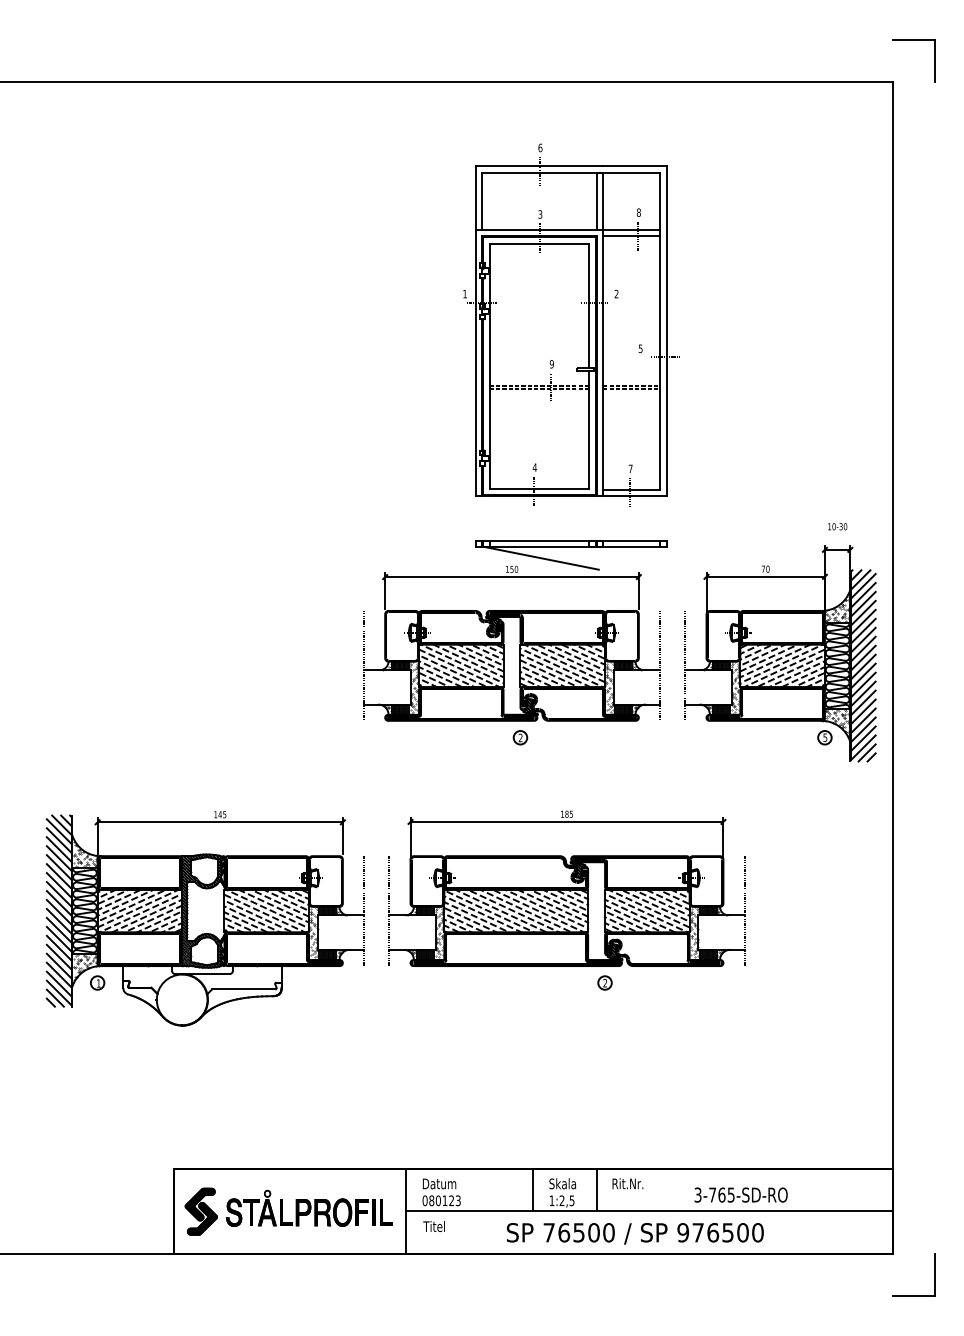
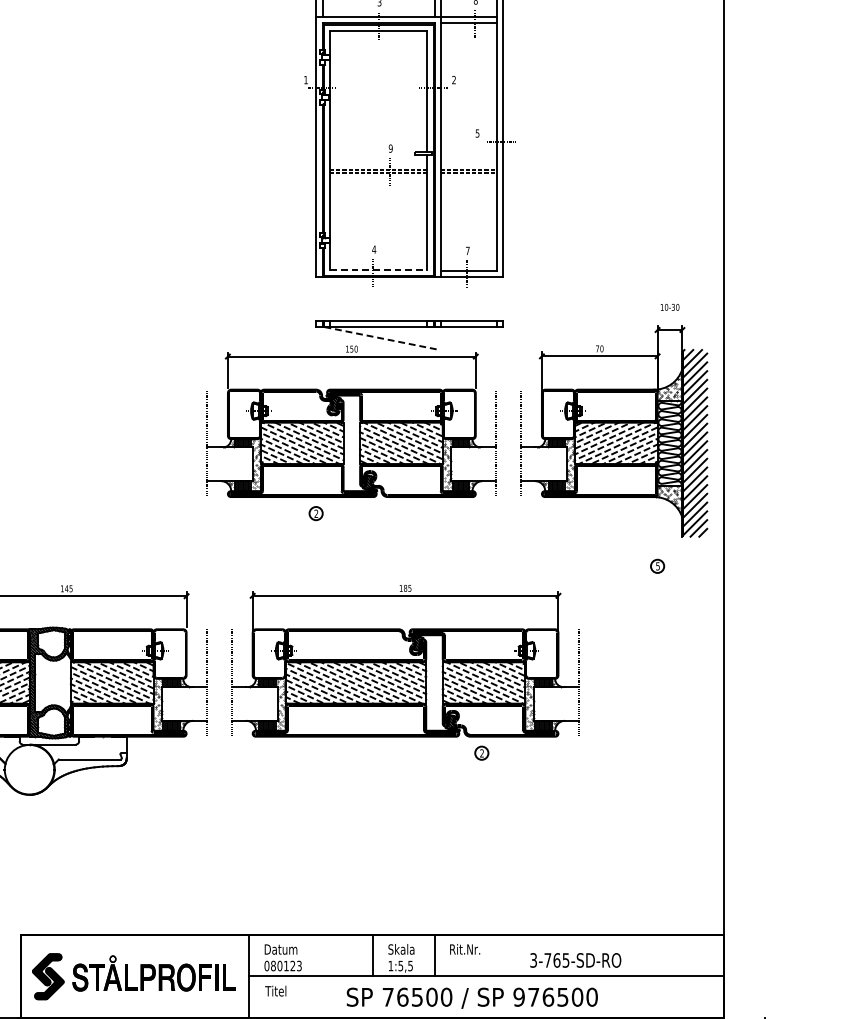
line: (539, 488) -> (378, 270), solid -> dashed
line: (541, 558) -> (380, 338), solid -> dashed
part: (520, 737) -> (316, 513), moved
part: (824, 737) -> (657, 566), moved
part: (604, 982) -> (481, 752), moved
text: (561, 1200) -> (400, 965), 1:2,5 -> 1:5,5

